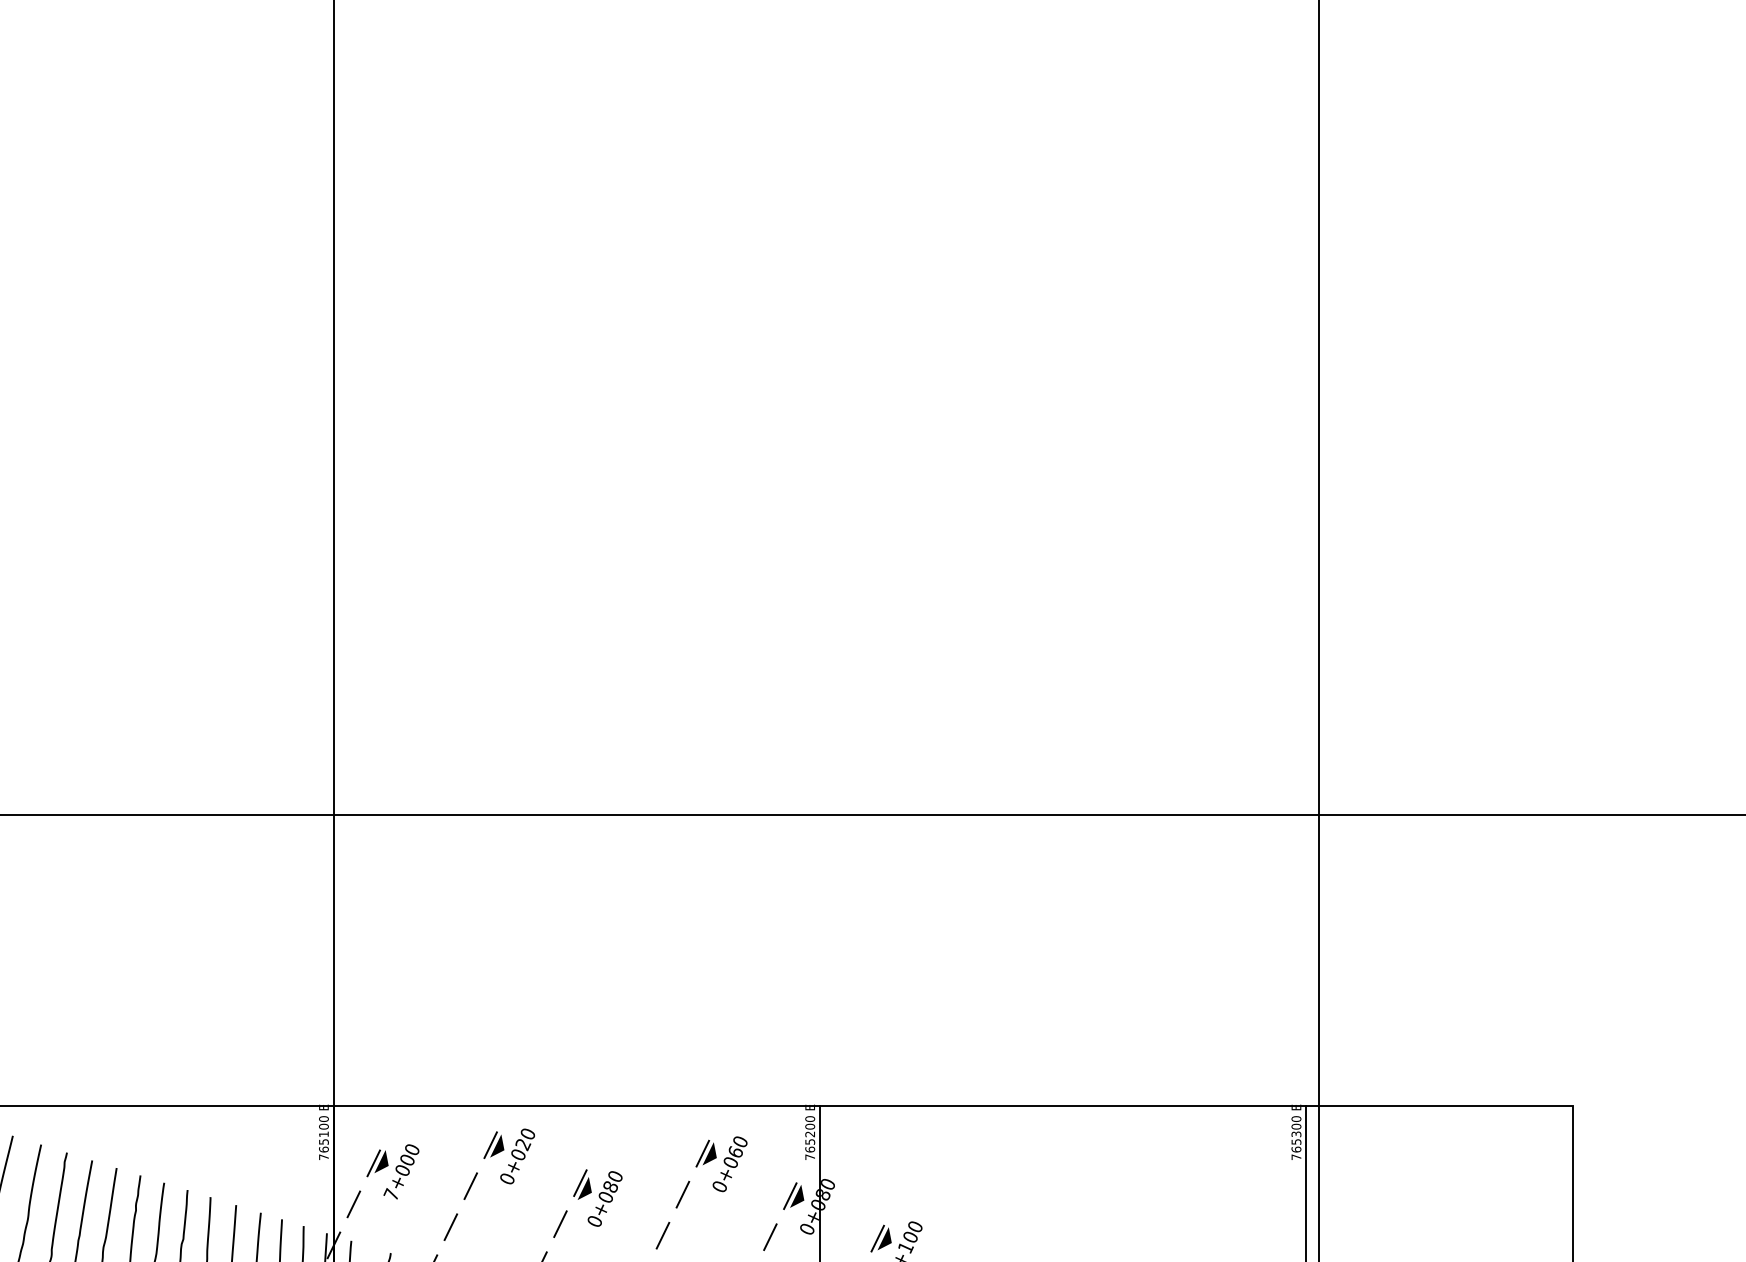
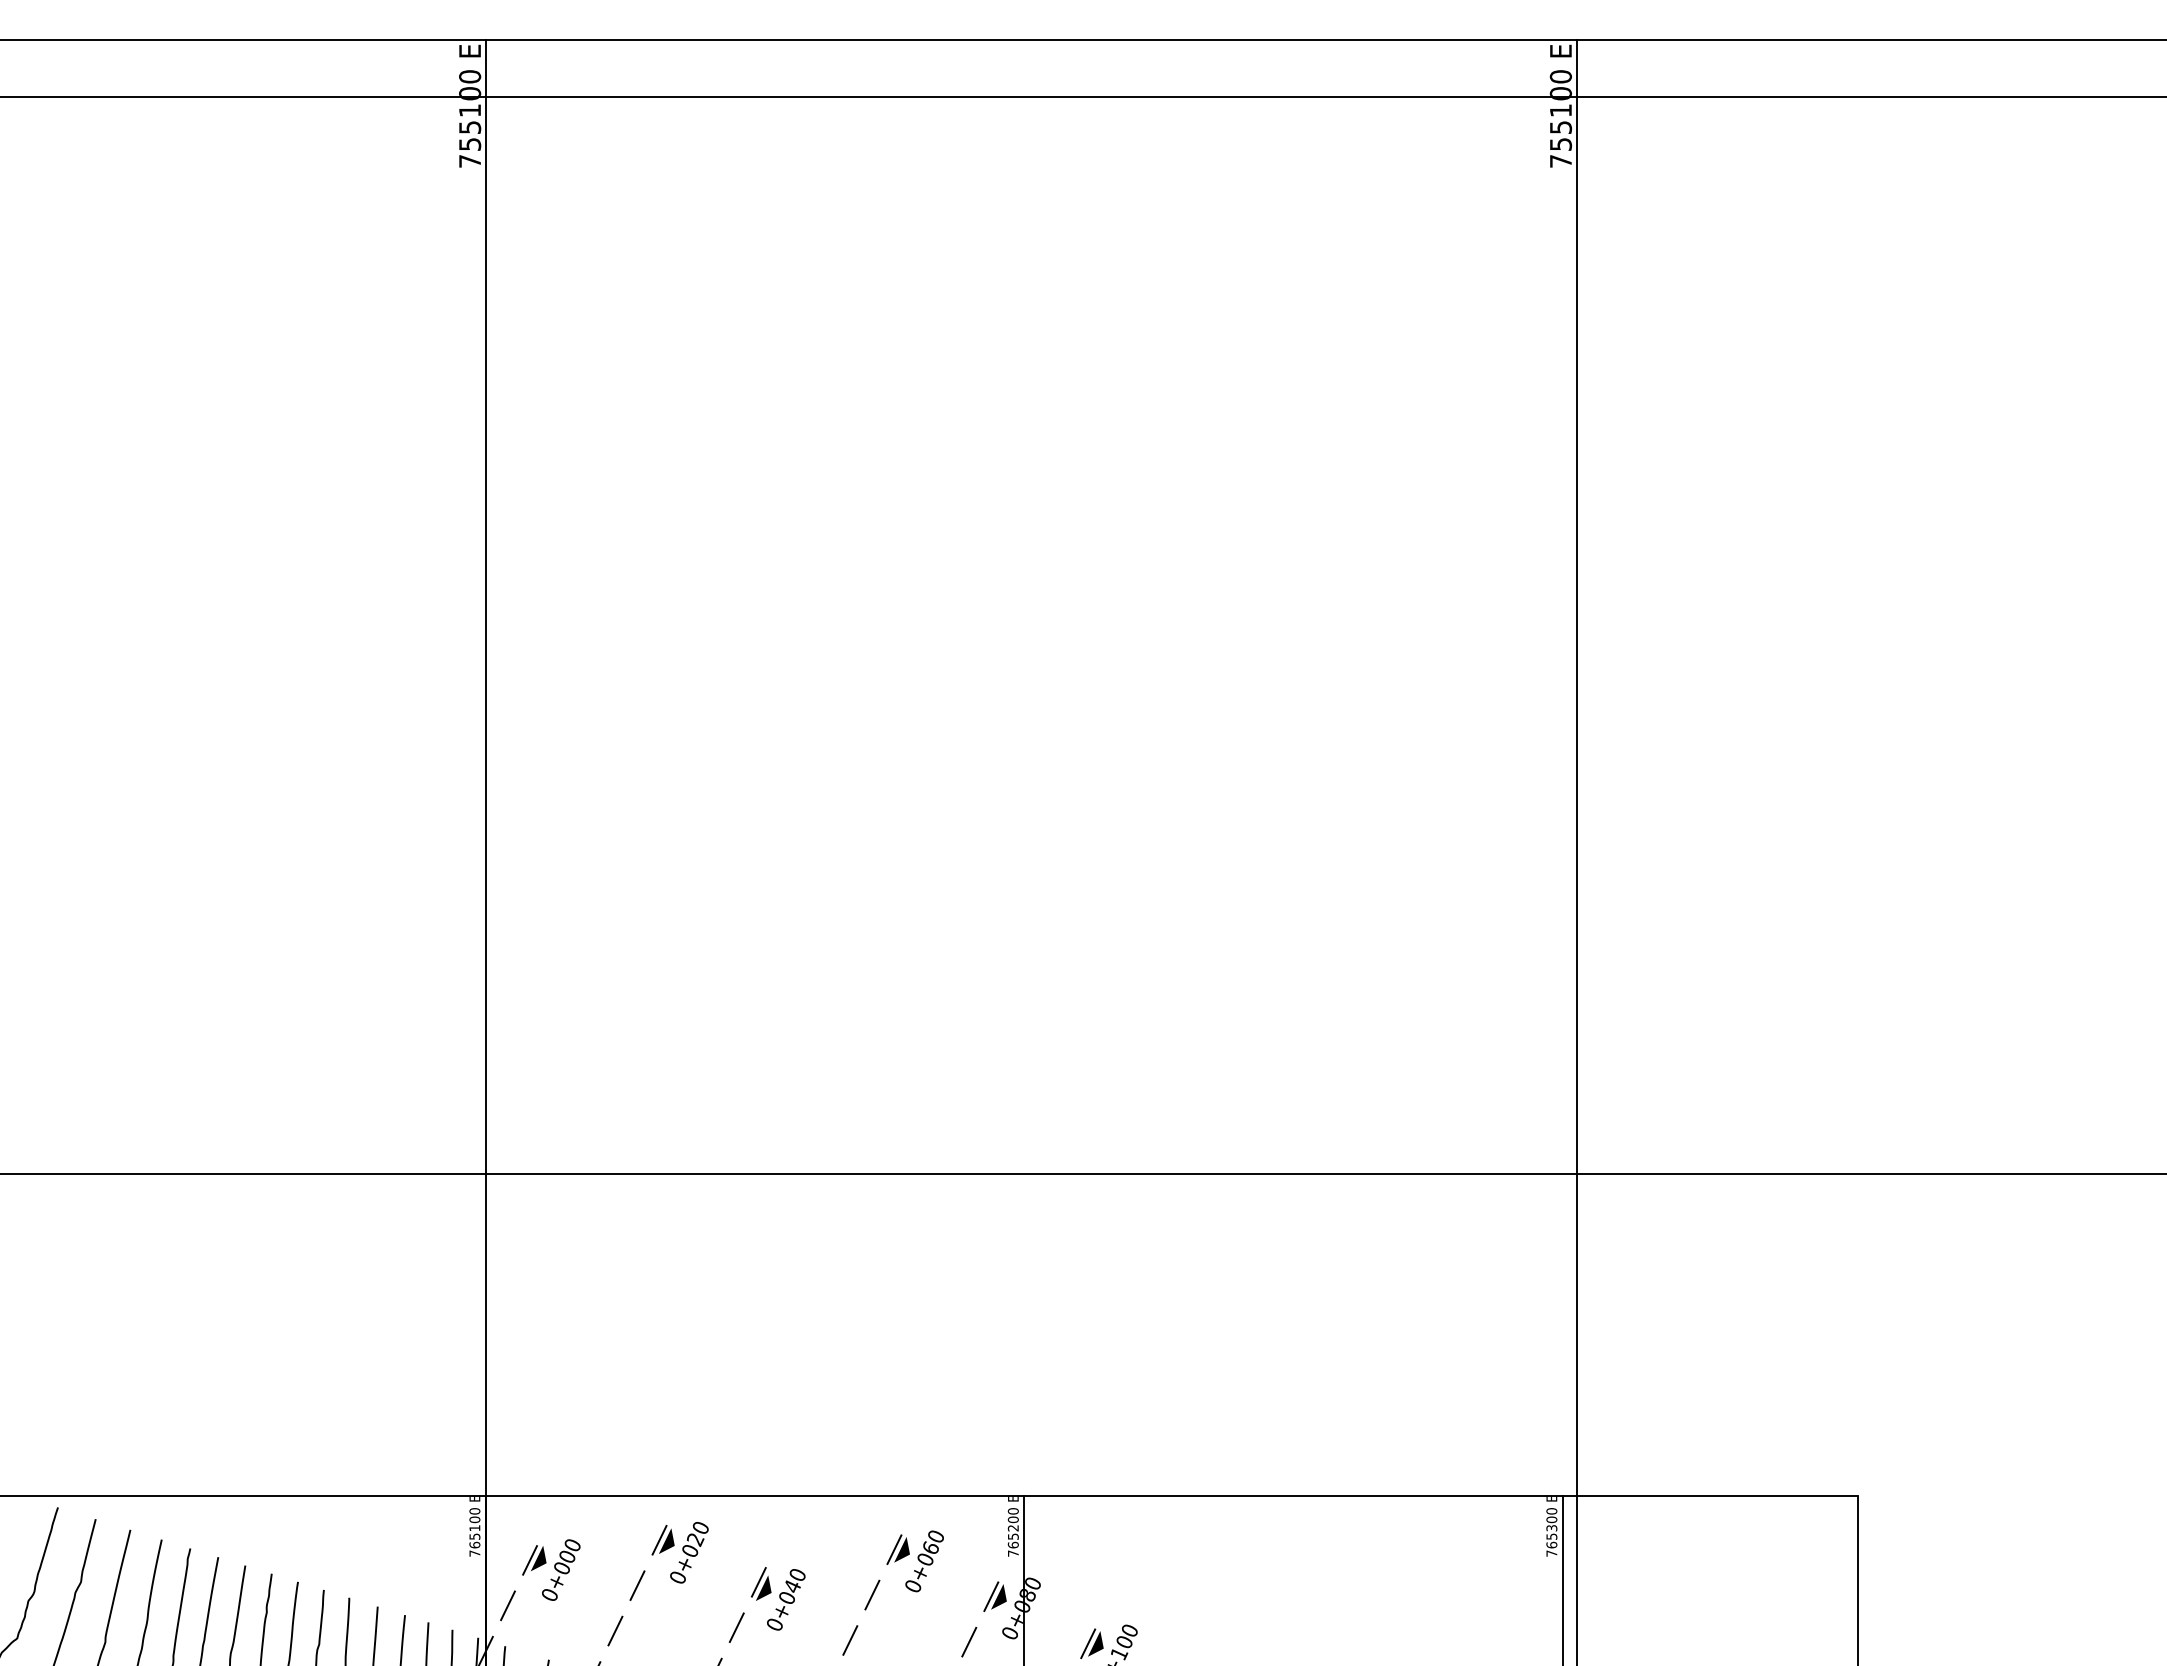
text: (610, 1186) -> (792, 1586), 0+080 -> 0+040
text: (390, 1193) -> (548, 1593), 7+000 -> 0+000

